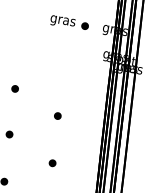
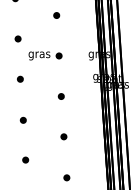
part: (69, 22) -> (45, 55), moved
part: (20, 40) -> (20, 78), added
part: (62, 69) -> (60, 96), added

